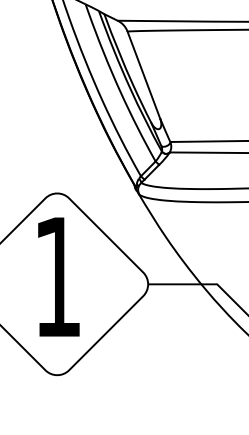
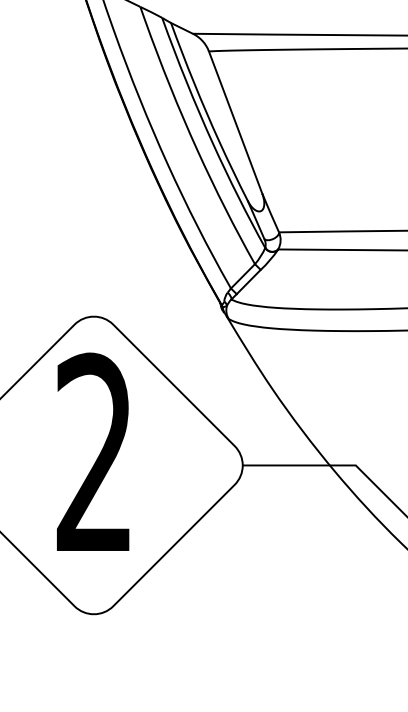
text: (56, 275) -> (92, 450), 1 -> 2

